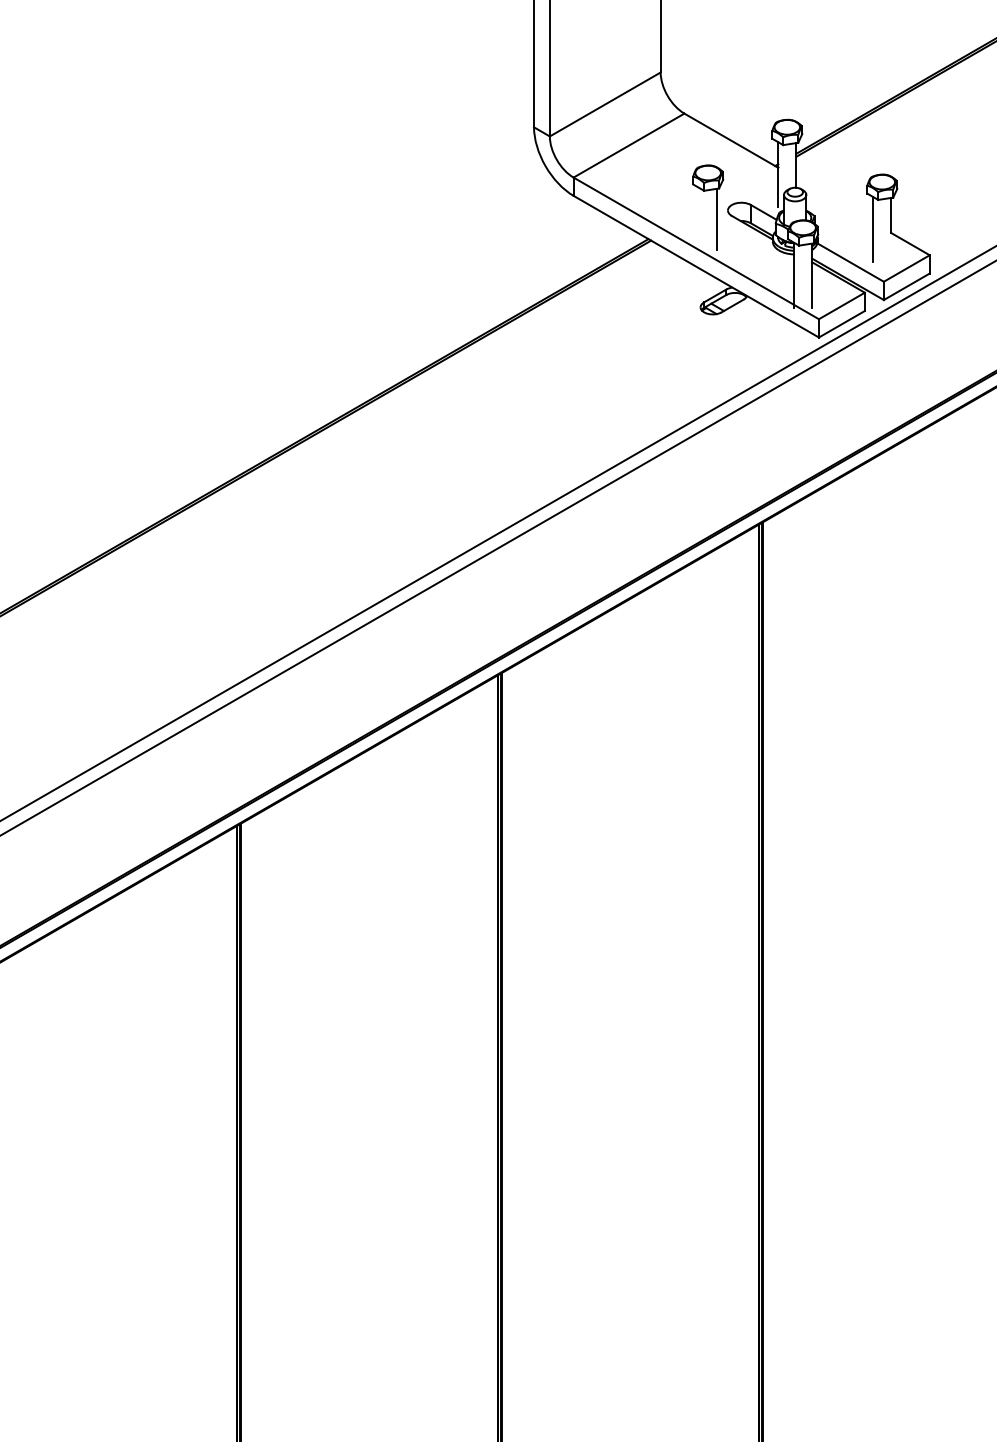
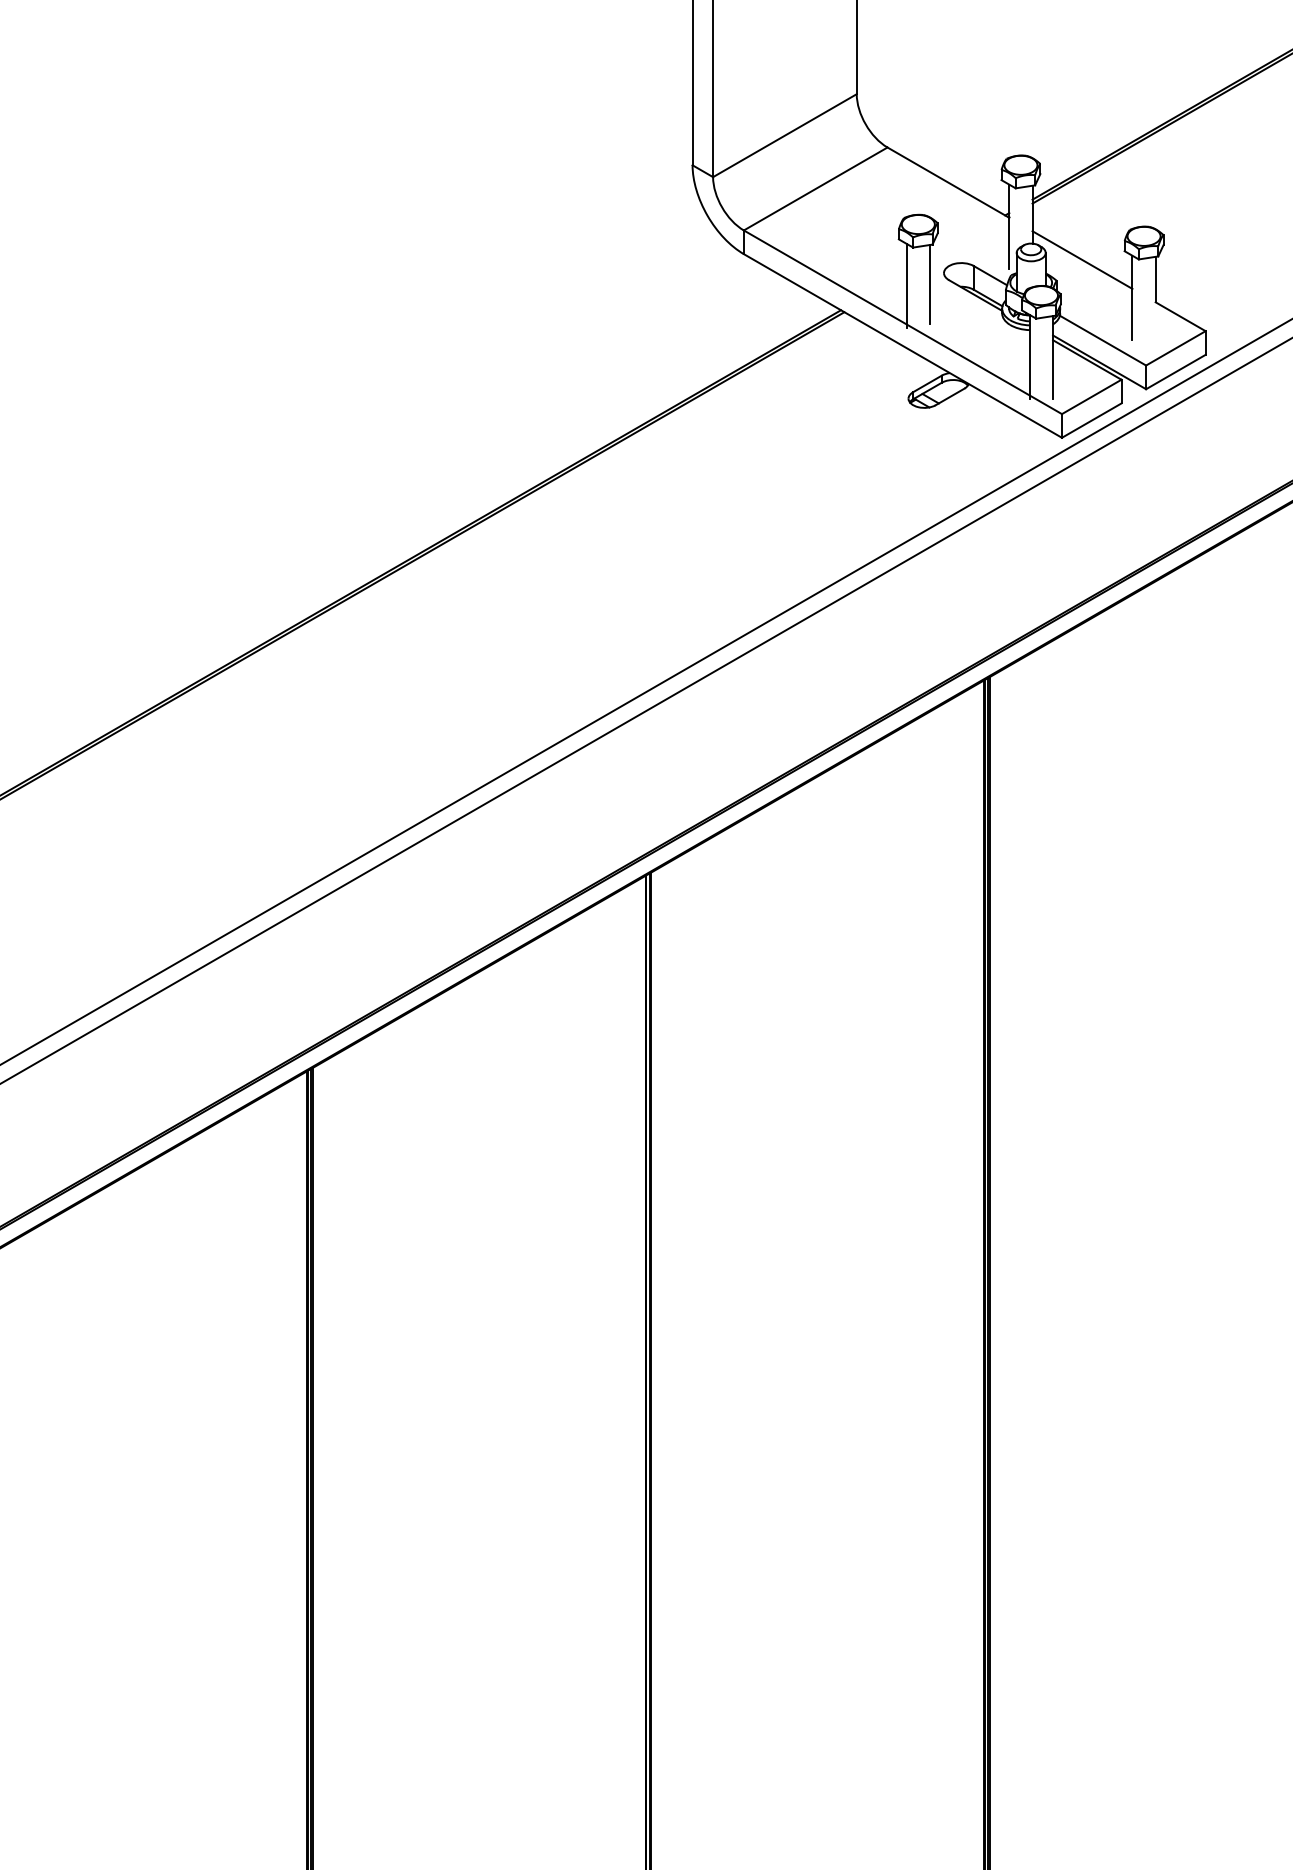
line: (834, 199) -> (1082, 259), added
line: (699, 220) -> (906, 285), added

